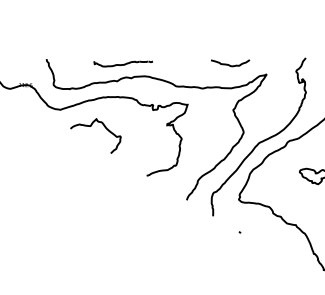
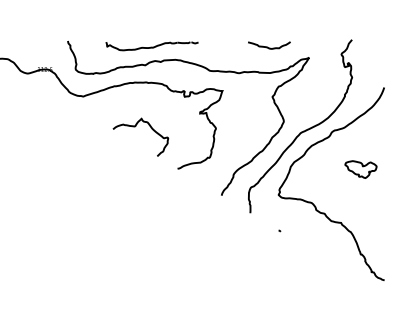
part: (122, 64) -> (151, 46), size x1.43
curve: (90, 127) -> (135, 127), moved

